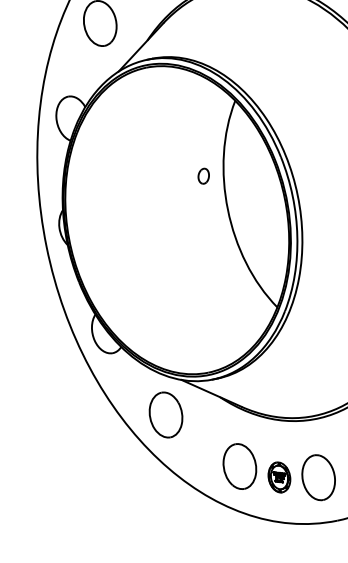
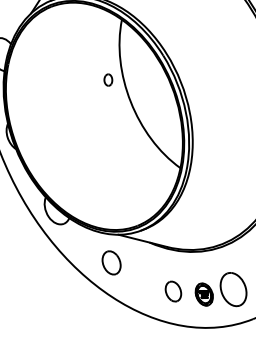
part: (165, 414) -> (111, 262), size x0.7
part: (239, 466) -> (173, 291), size x0.6

